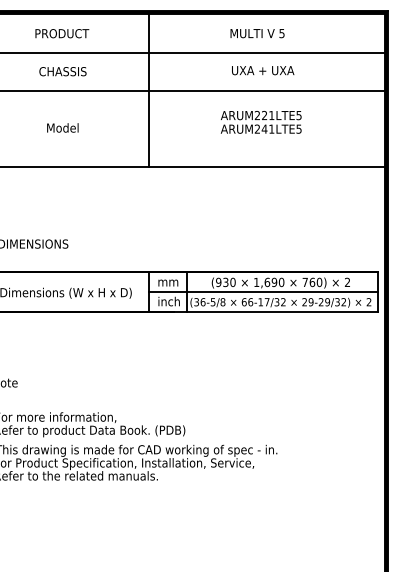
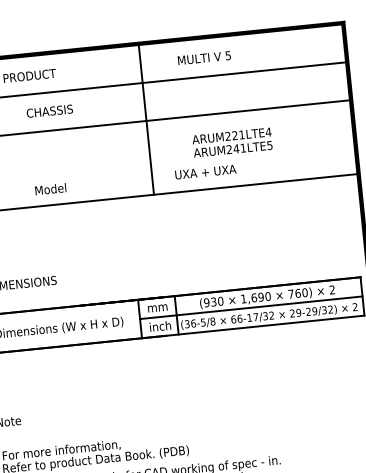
text: (257, 33) -> (204, 58), moved
text: (263, 70) -> (206, 172), moved
text: (62, 71) -> (49, 111), moved
line: (149, 90) -> (146, 119), moved
text: (298, 115) -> (268, 132), ARUM221LTE5 -> ARUM221LTE4
text: (62, 127) -> (50, 188), moved

